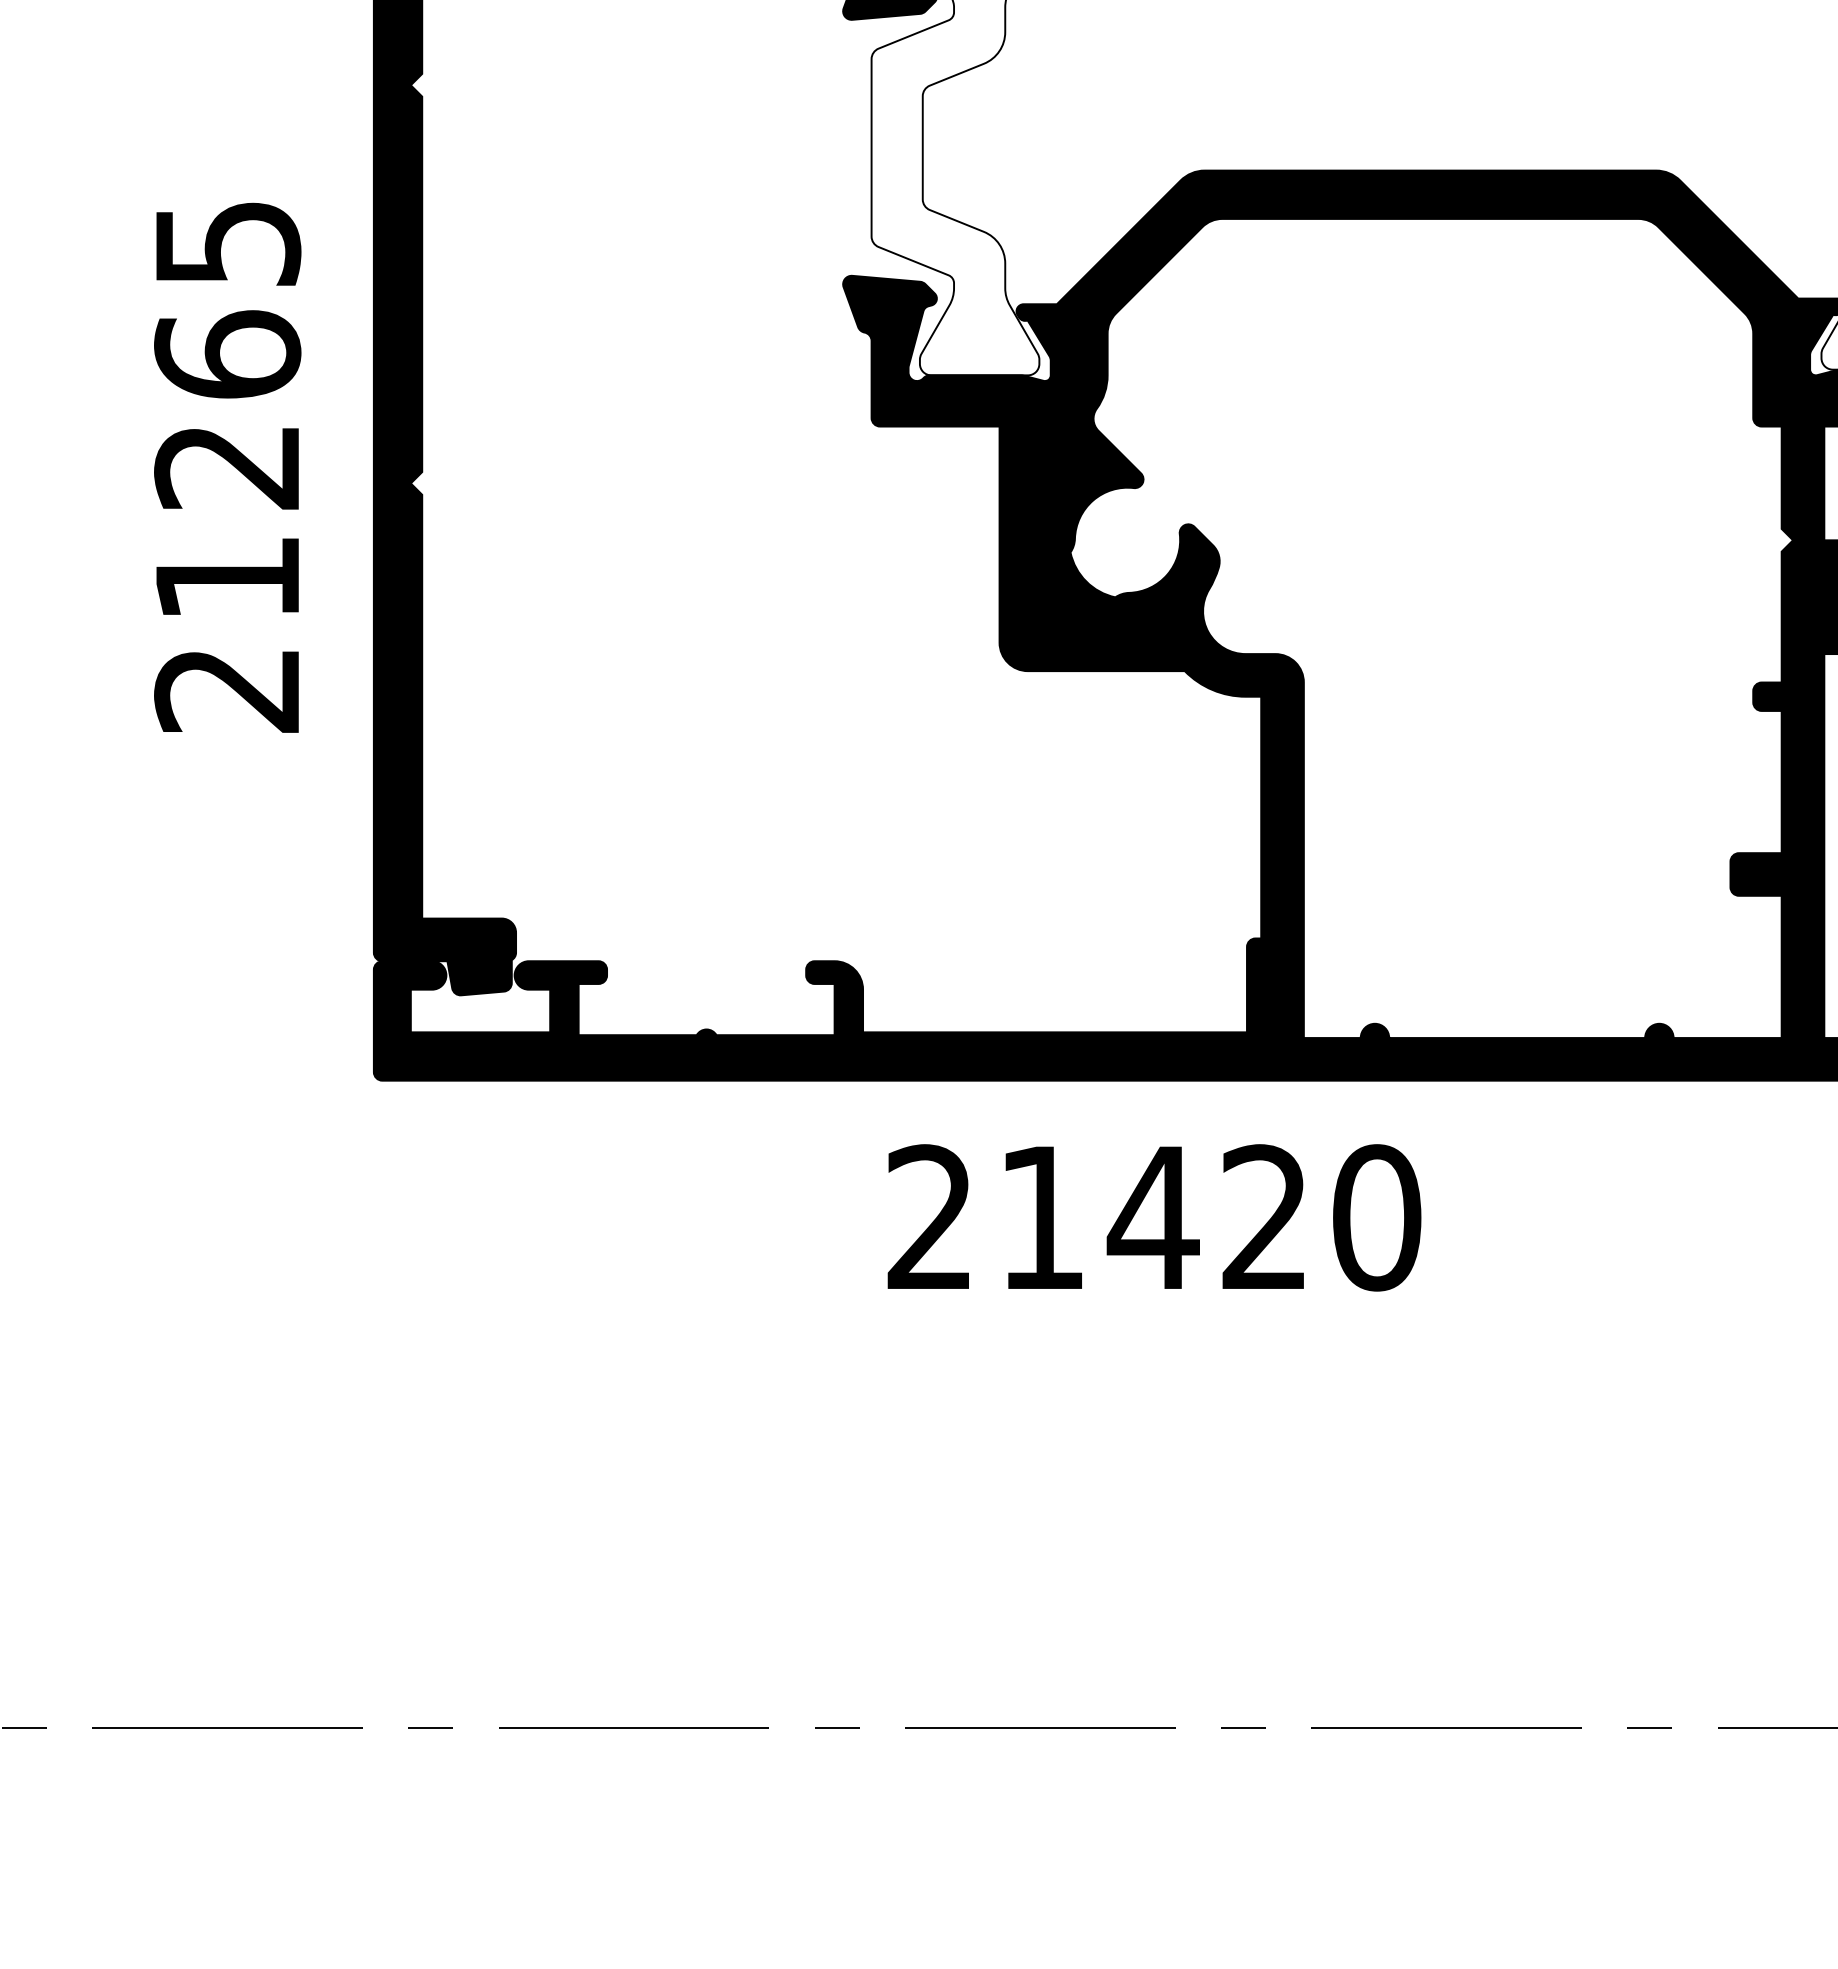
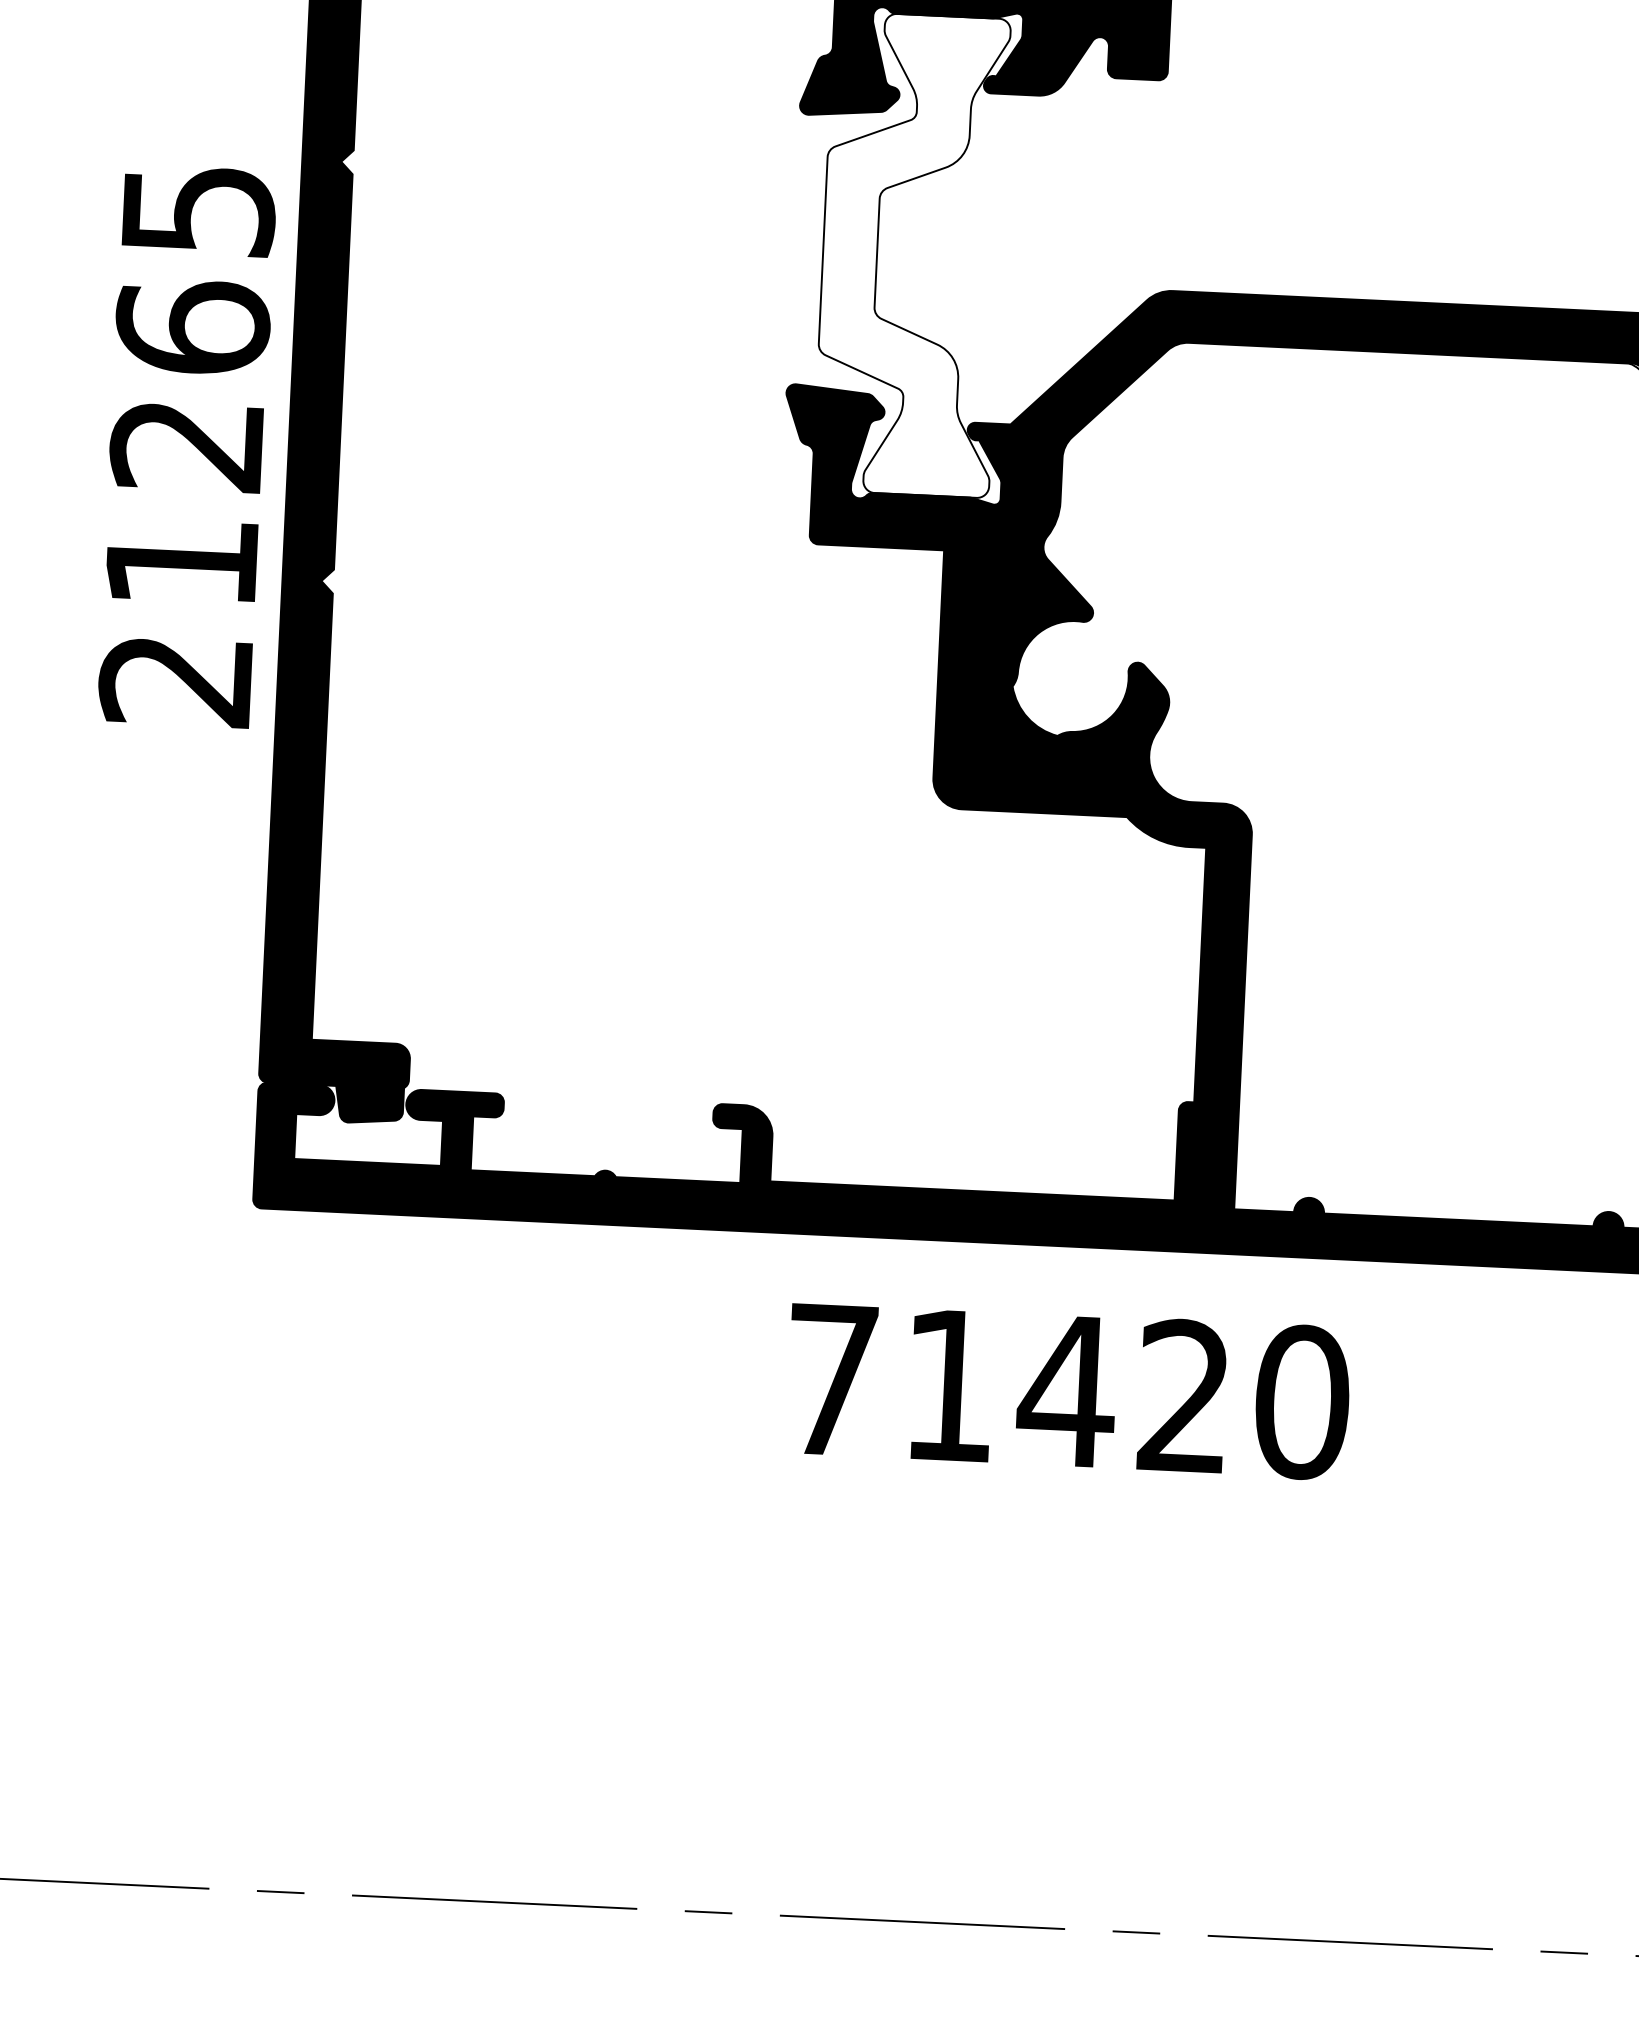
text: (227, 467) -> (187, 446), moved
text: (929, 1216) -> (831, 1378), 21420 -> 71420

